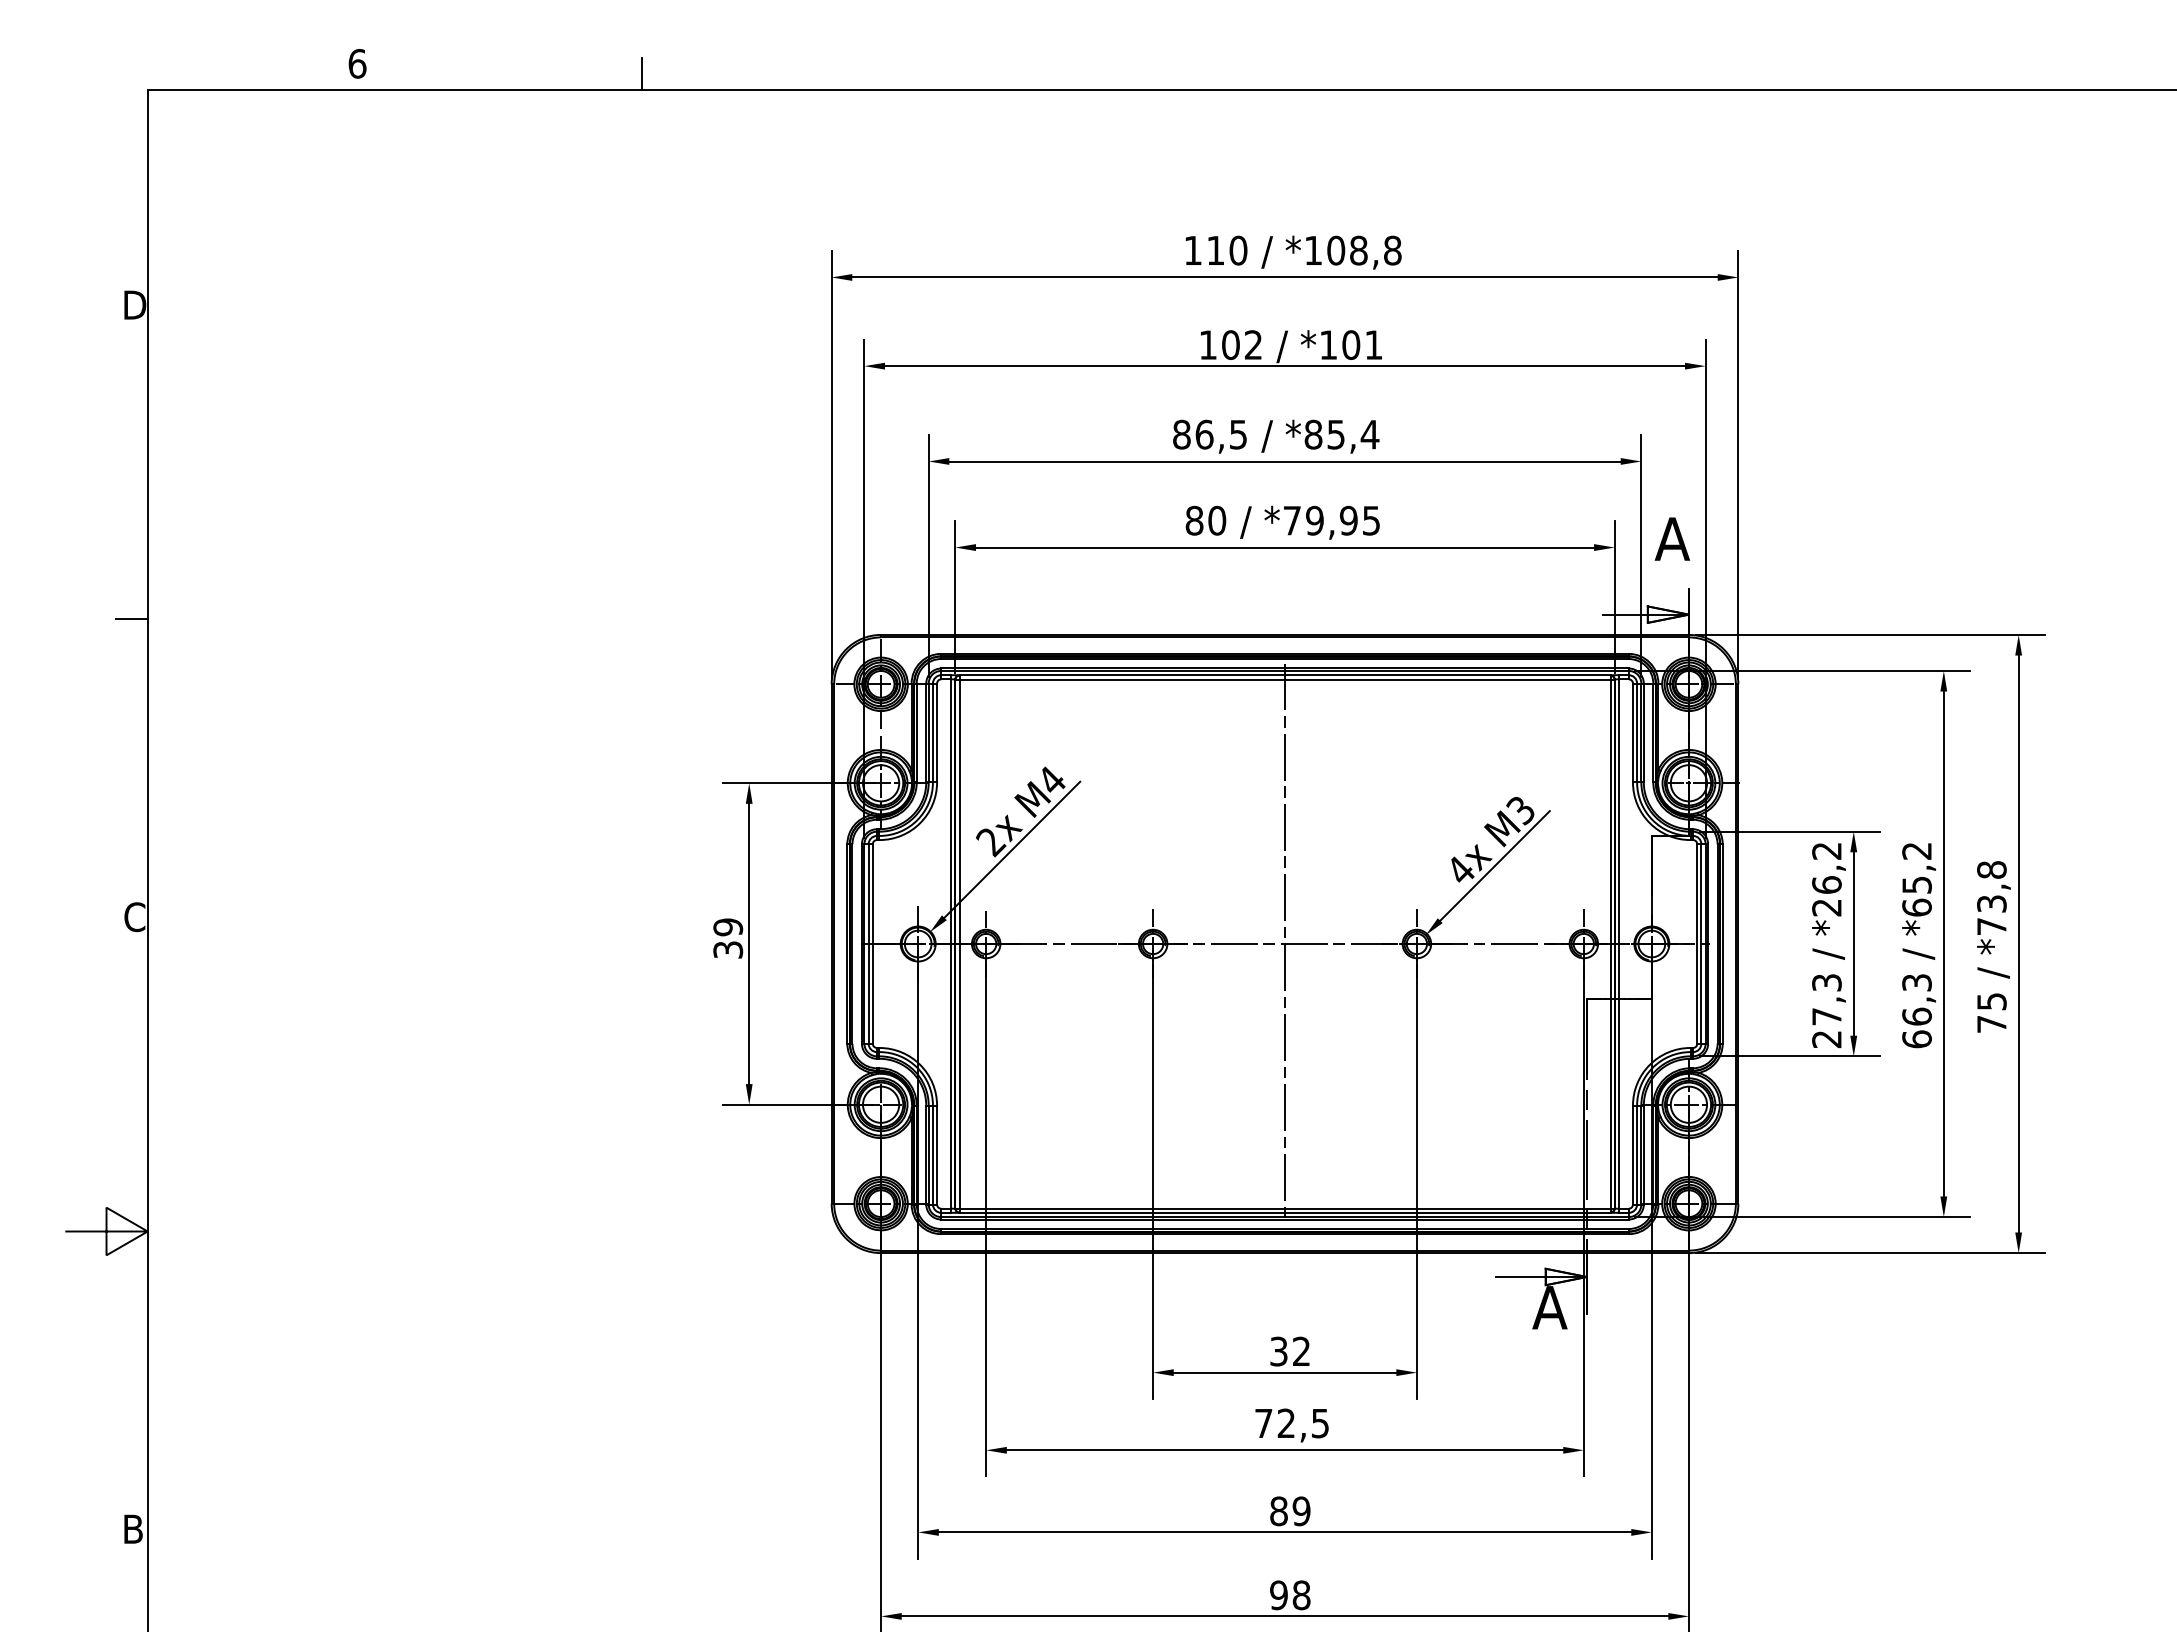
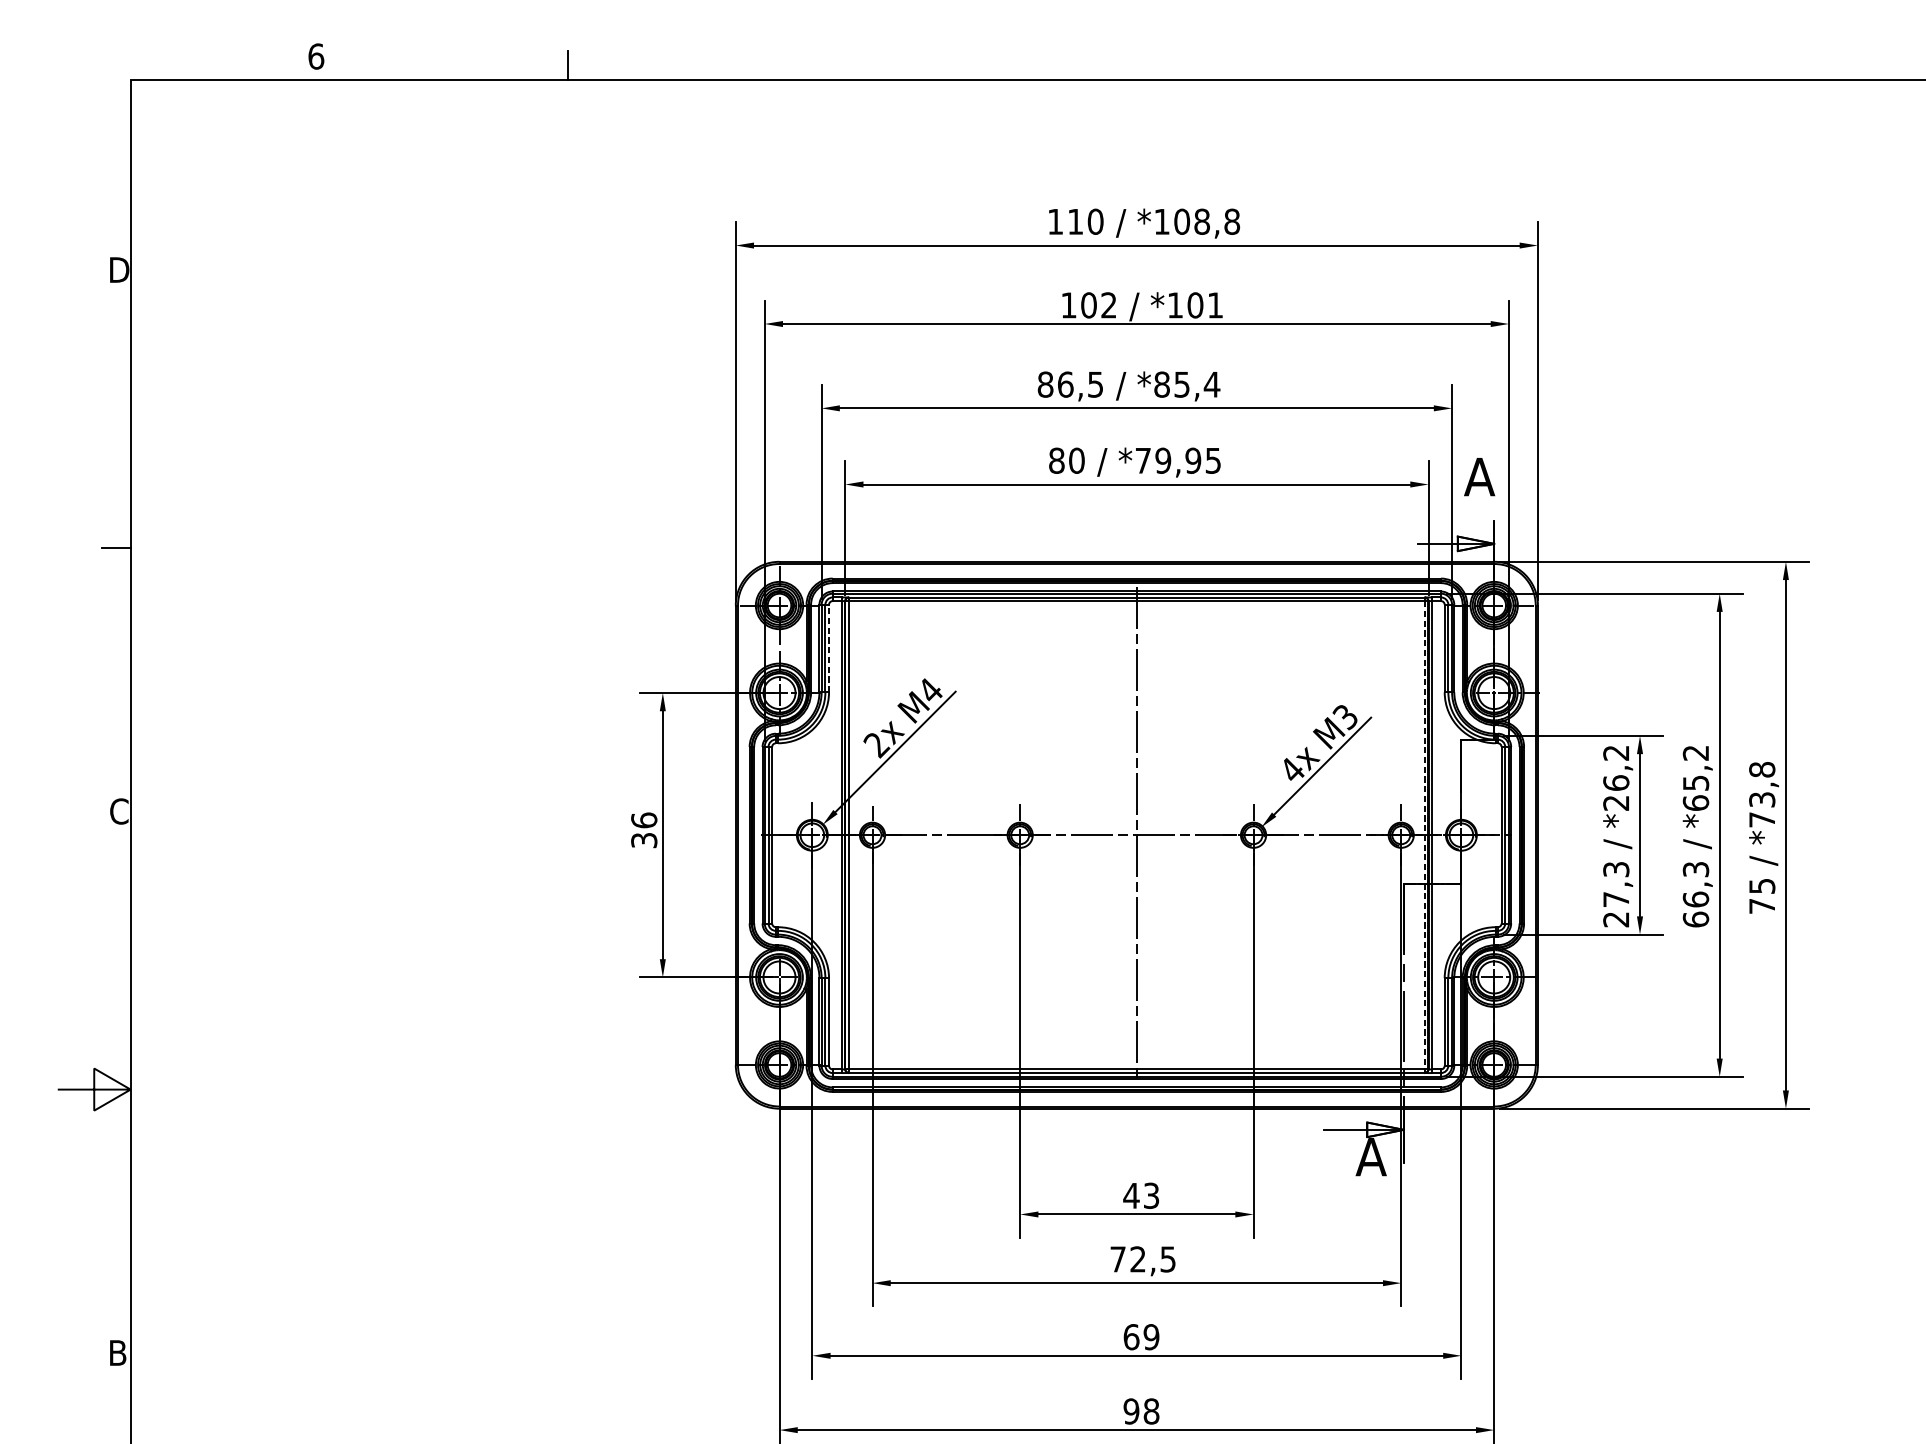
line: (937, 732) -> (829, 648), solid -> dashed
text: (728, 927) -> (644, 820), 39 -> 36
line: (1610, 944) -> (1424, 835), solid -> dashed
text: (1289, 1351) -> (1140, 1195), 32 -> 43
text: (1279, 1511) -> (1131, 1337), 89 -> 69

